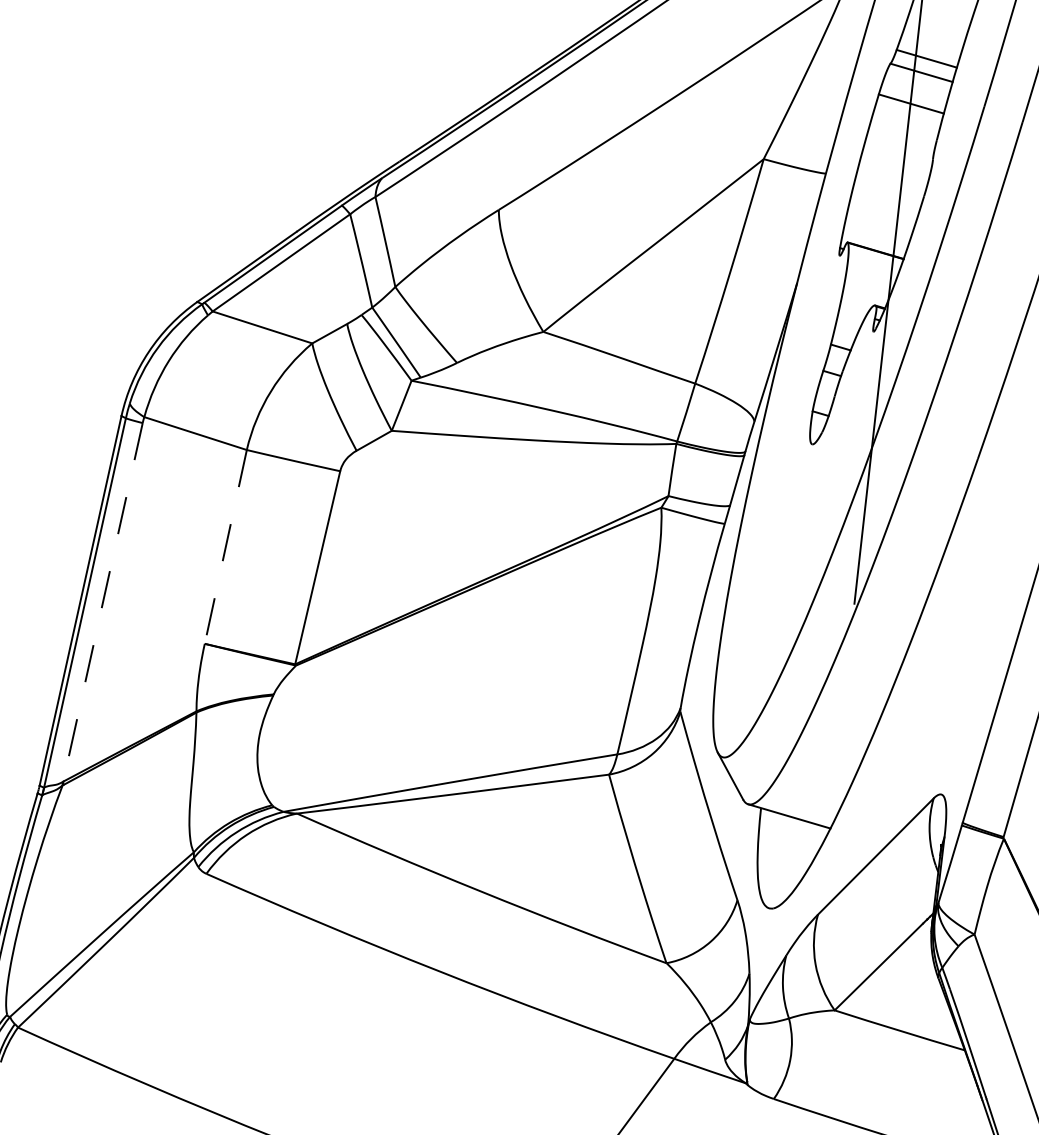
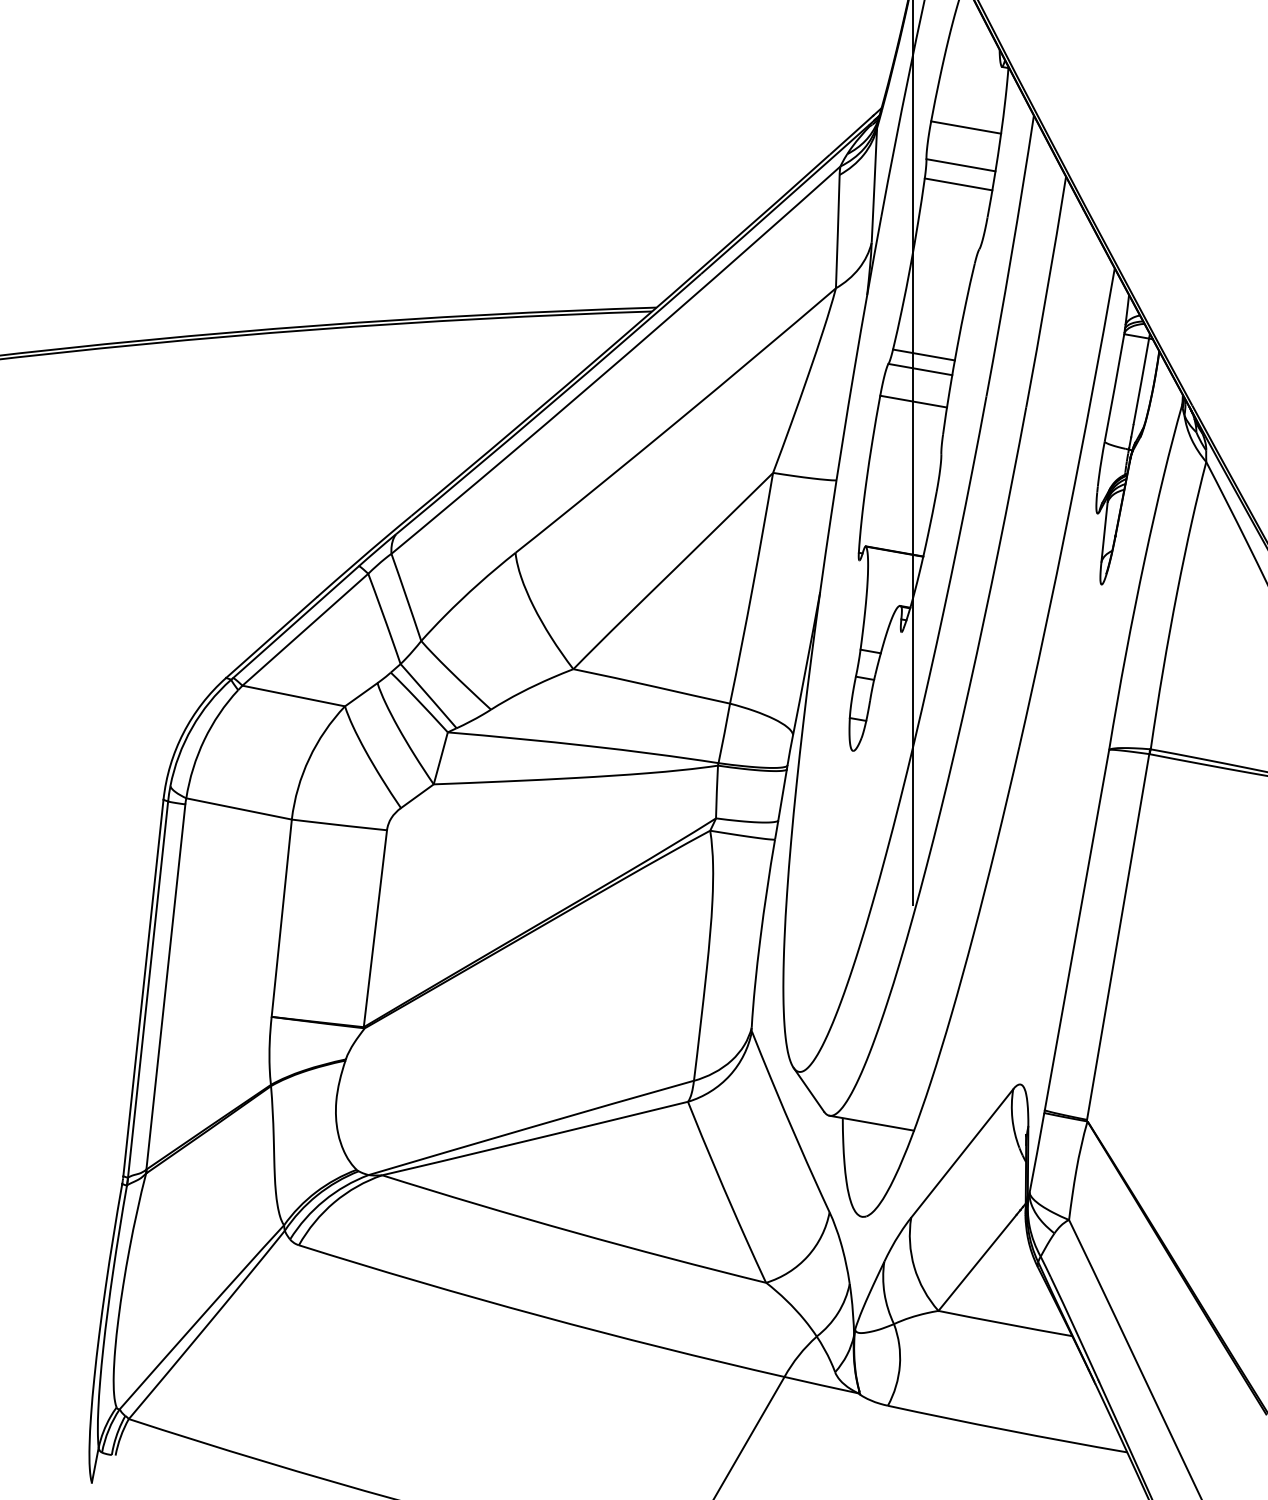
line: (225, 547) -> (281, 918), dashed -> solid
line: (102, 601) -> (165, 986), dashed -> solid

